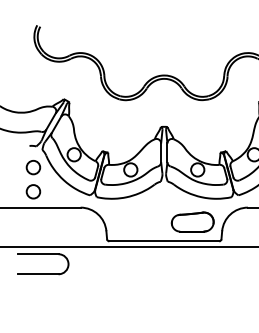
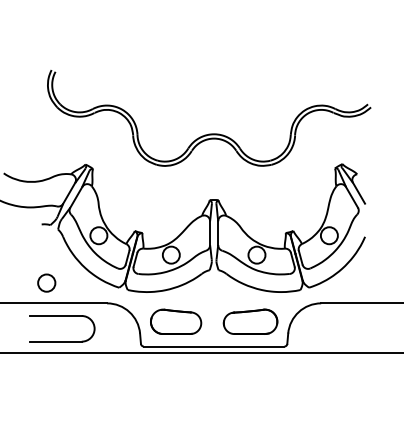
circle: (33, 167) -> (46, 251), removed
part: (134, 221) -> (176, 321), added
part: (43, 254) -> (62, 316), moved

